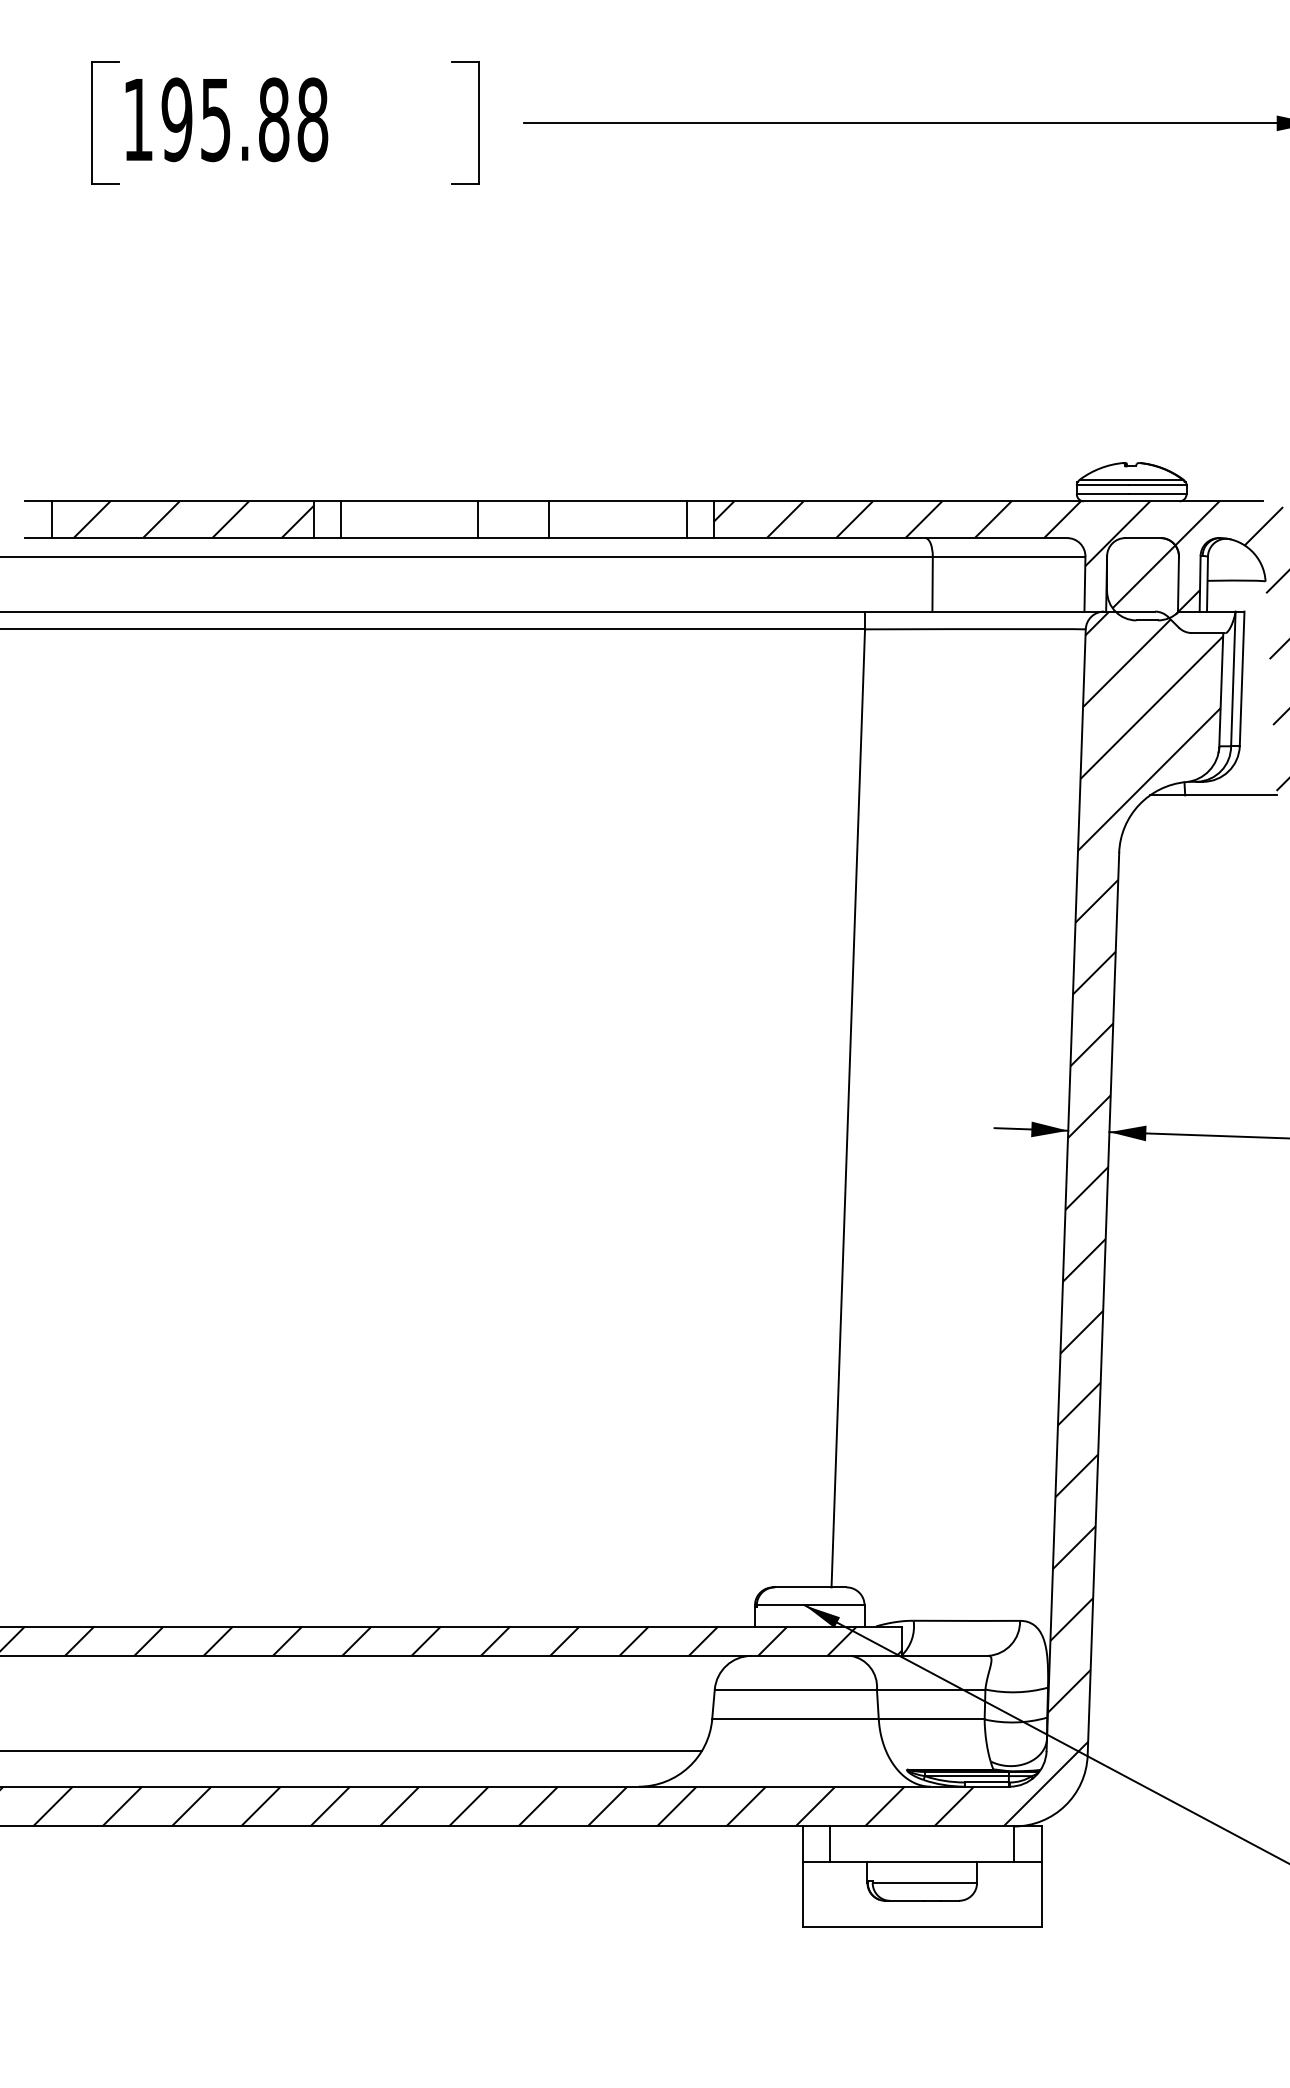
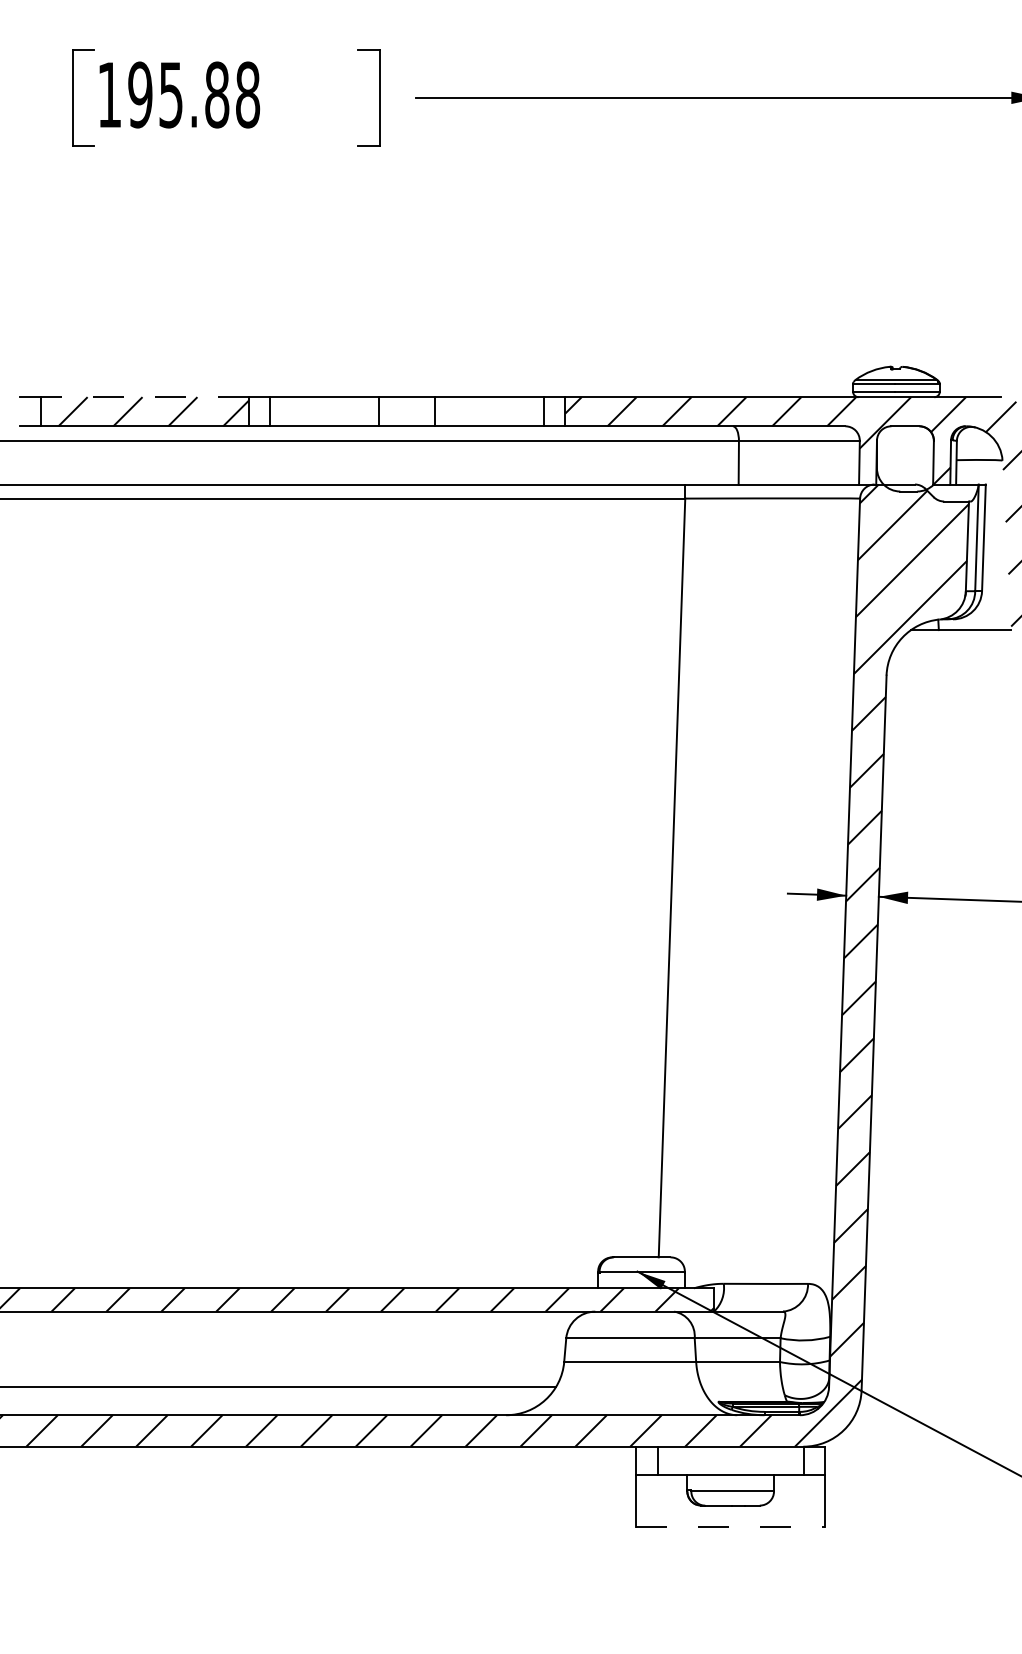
line: (182, 501) -> (144, 397), solid -> dashed
hatch: (1145, 579) -> (907, 459), removed
line: (922, 1927) -> (730, 1526), solid -> dashed

